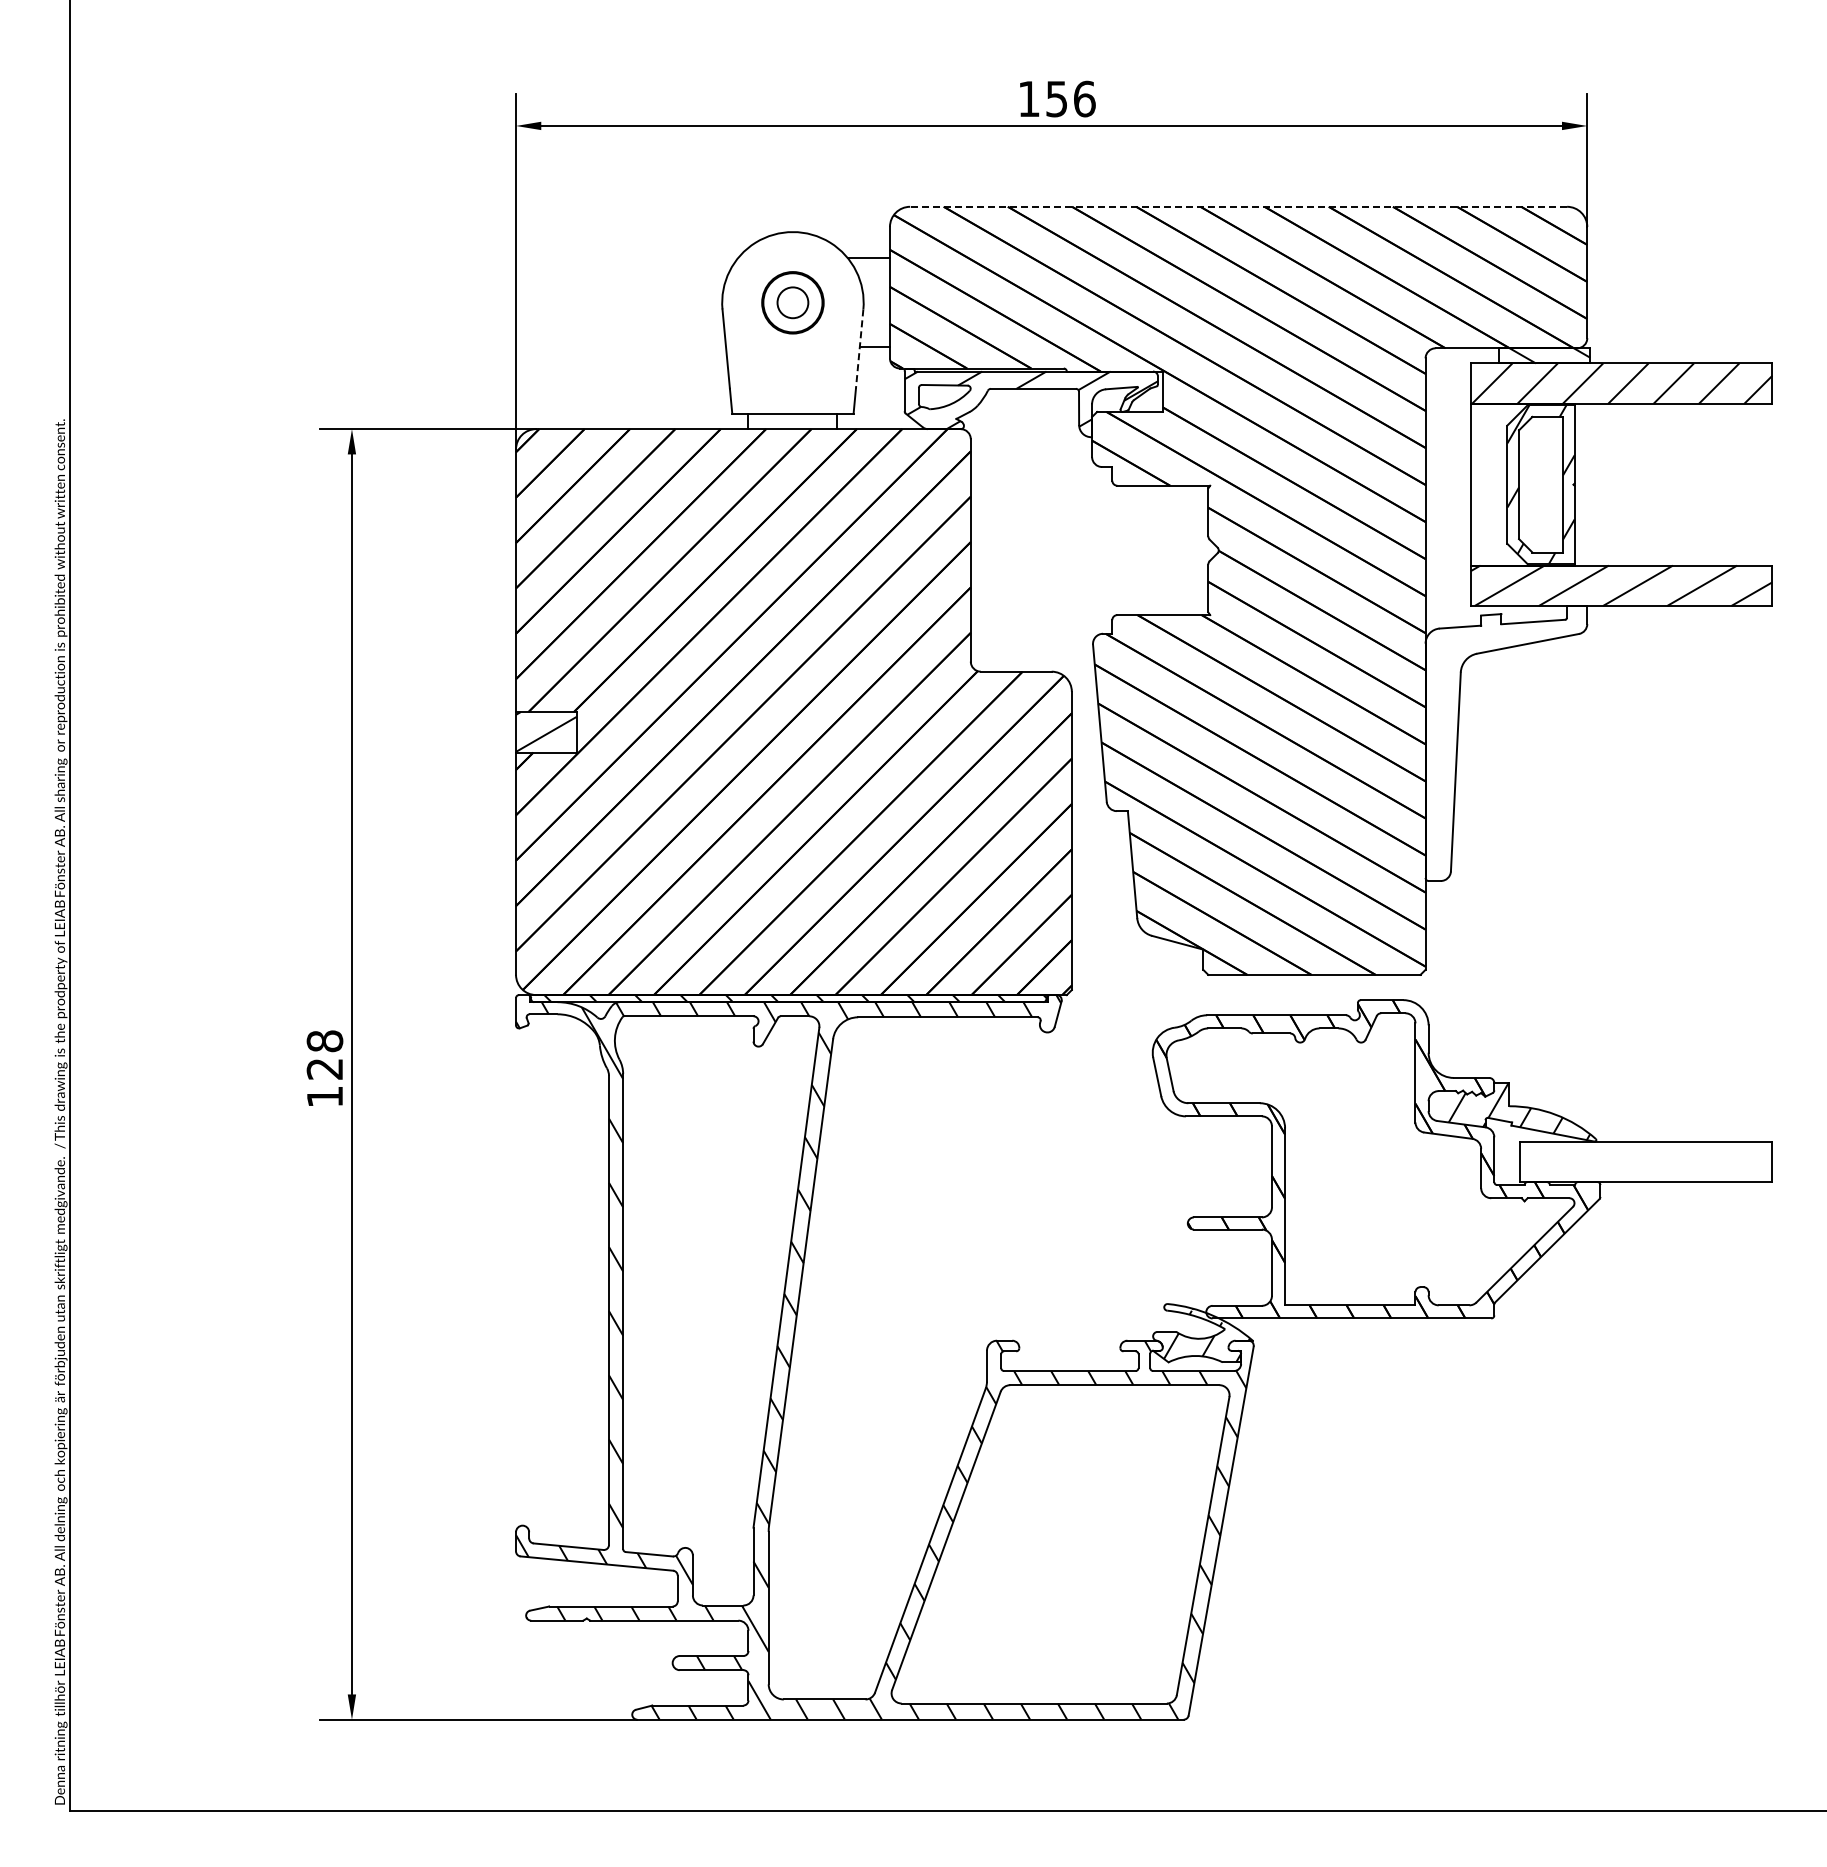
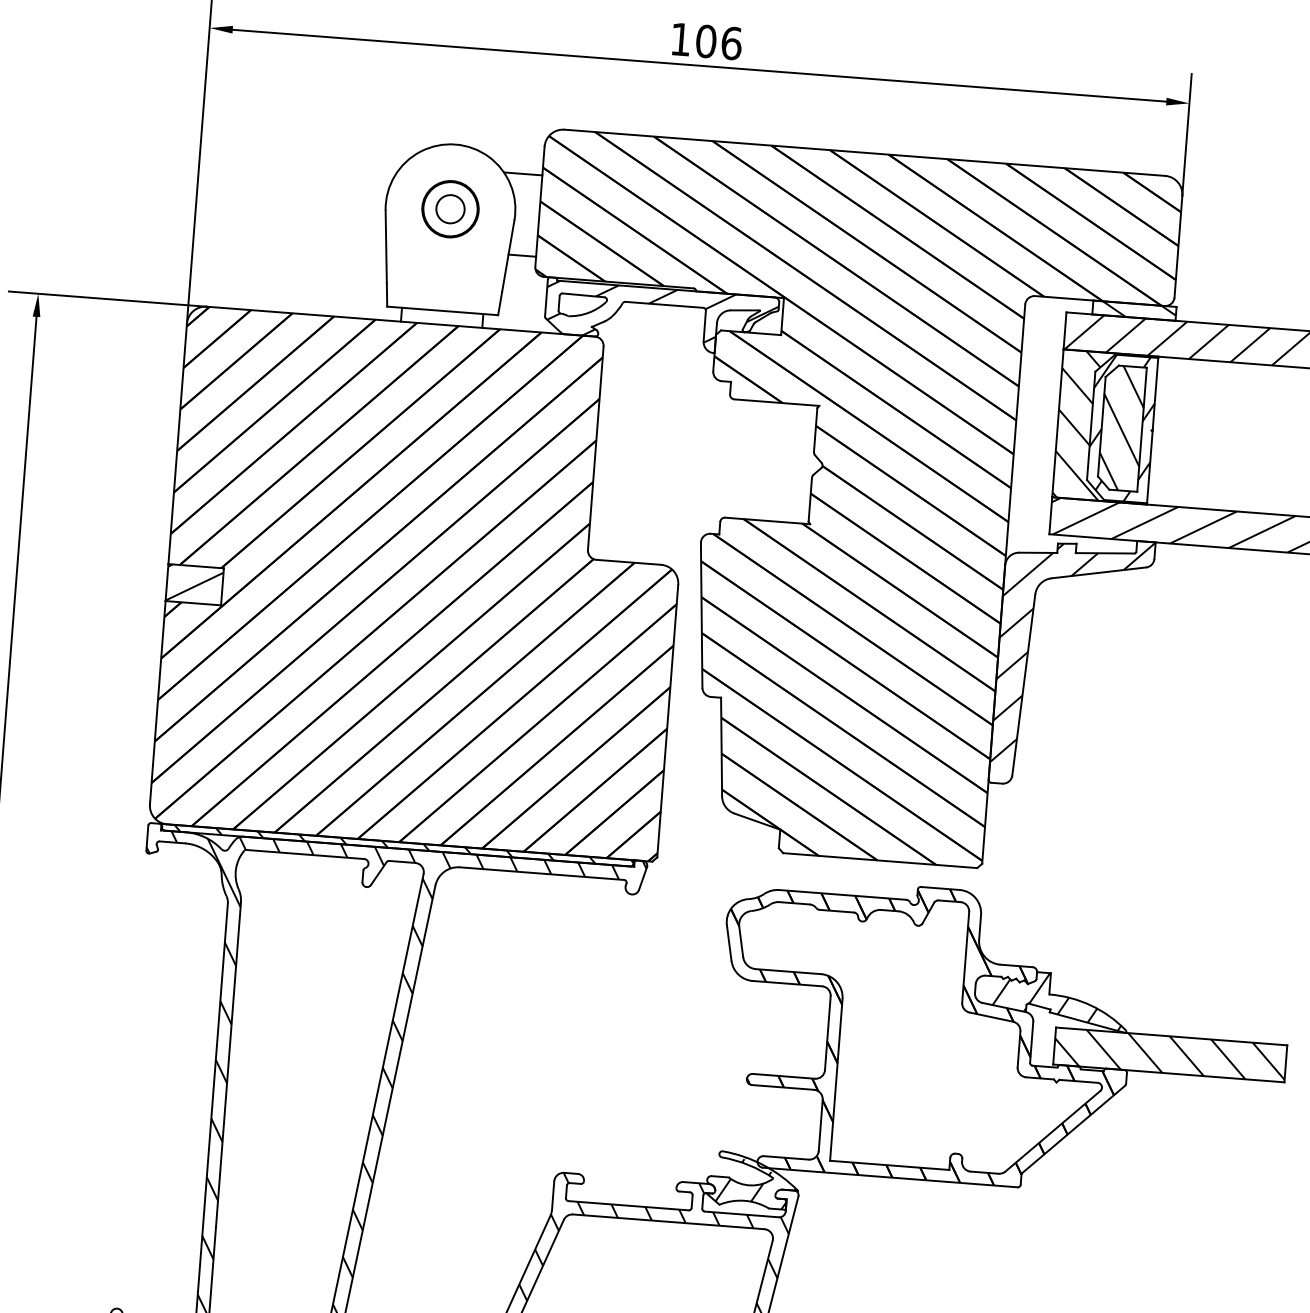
text: (1056, 98) -> (705, 40), 156 -> 106
line: (1238, 206) -> (864, 152), dashed -> solid
line: (859, 349) -> (508, 256), dashed -> solid
hatch: (1518, 484) -> (1101, 426), added
hatch: (1541, 484) -> (1122, 428), added
hatch: (1506, 732) -> (1072, 652), added
hatch: (1645, 1161) -> (1169, 1054), added

